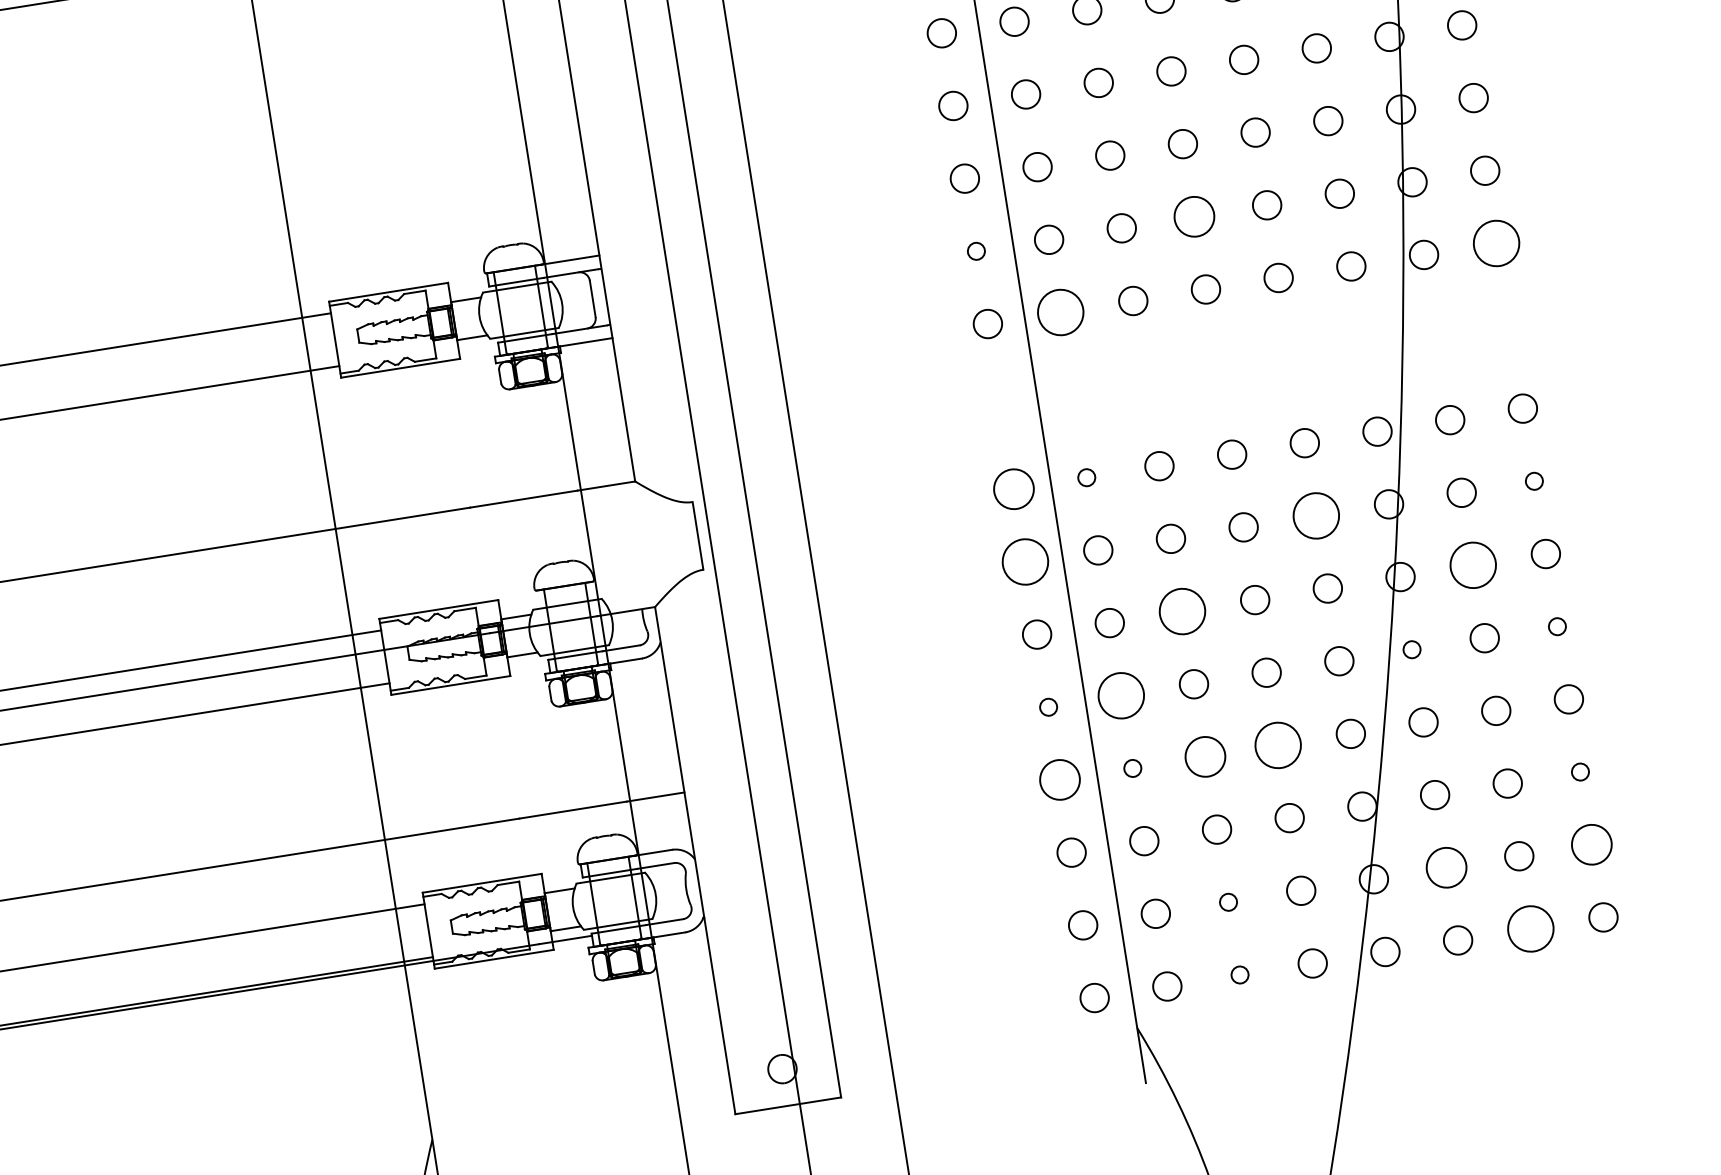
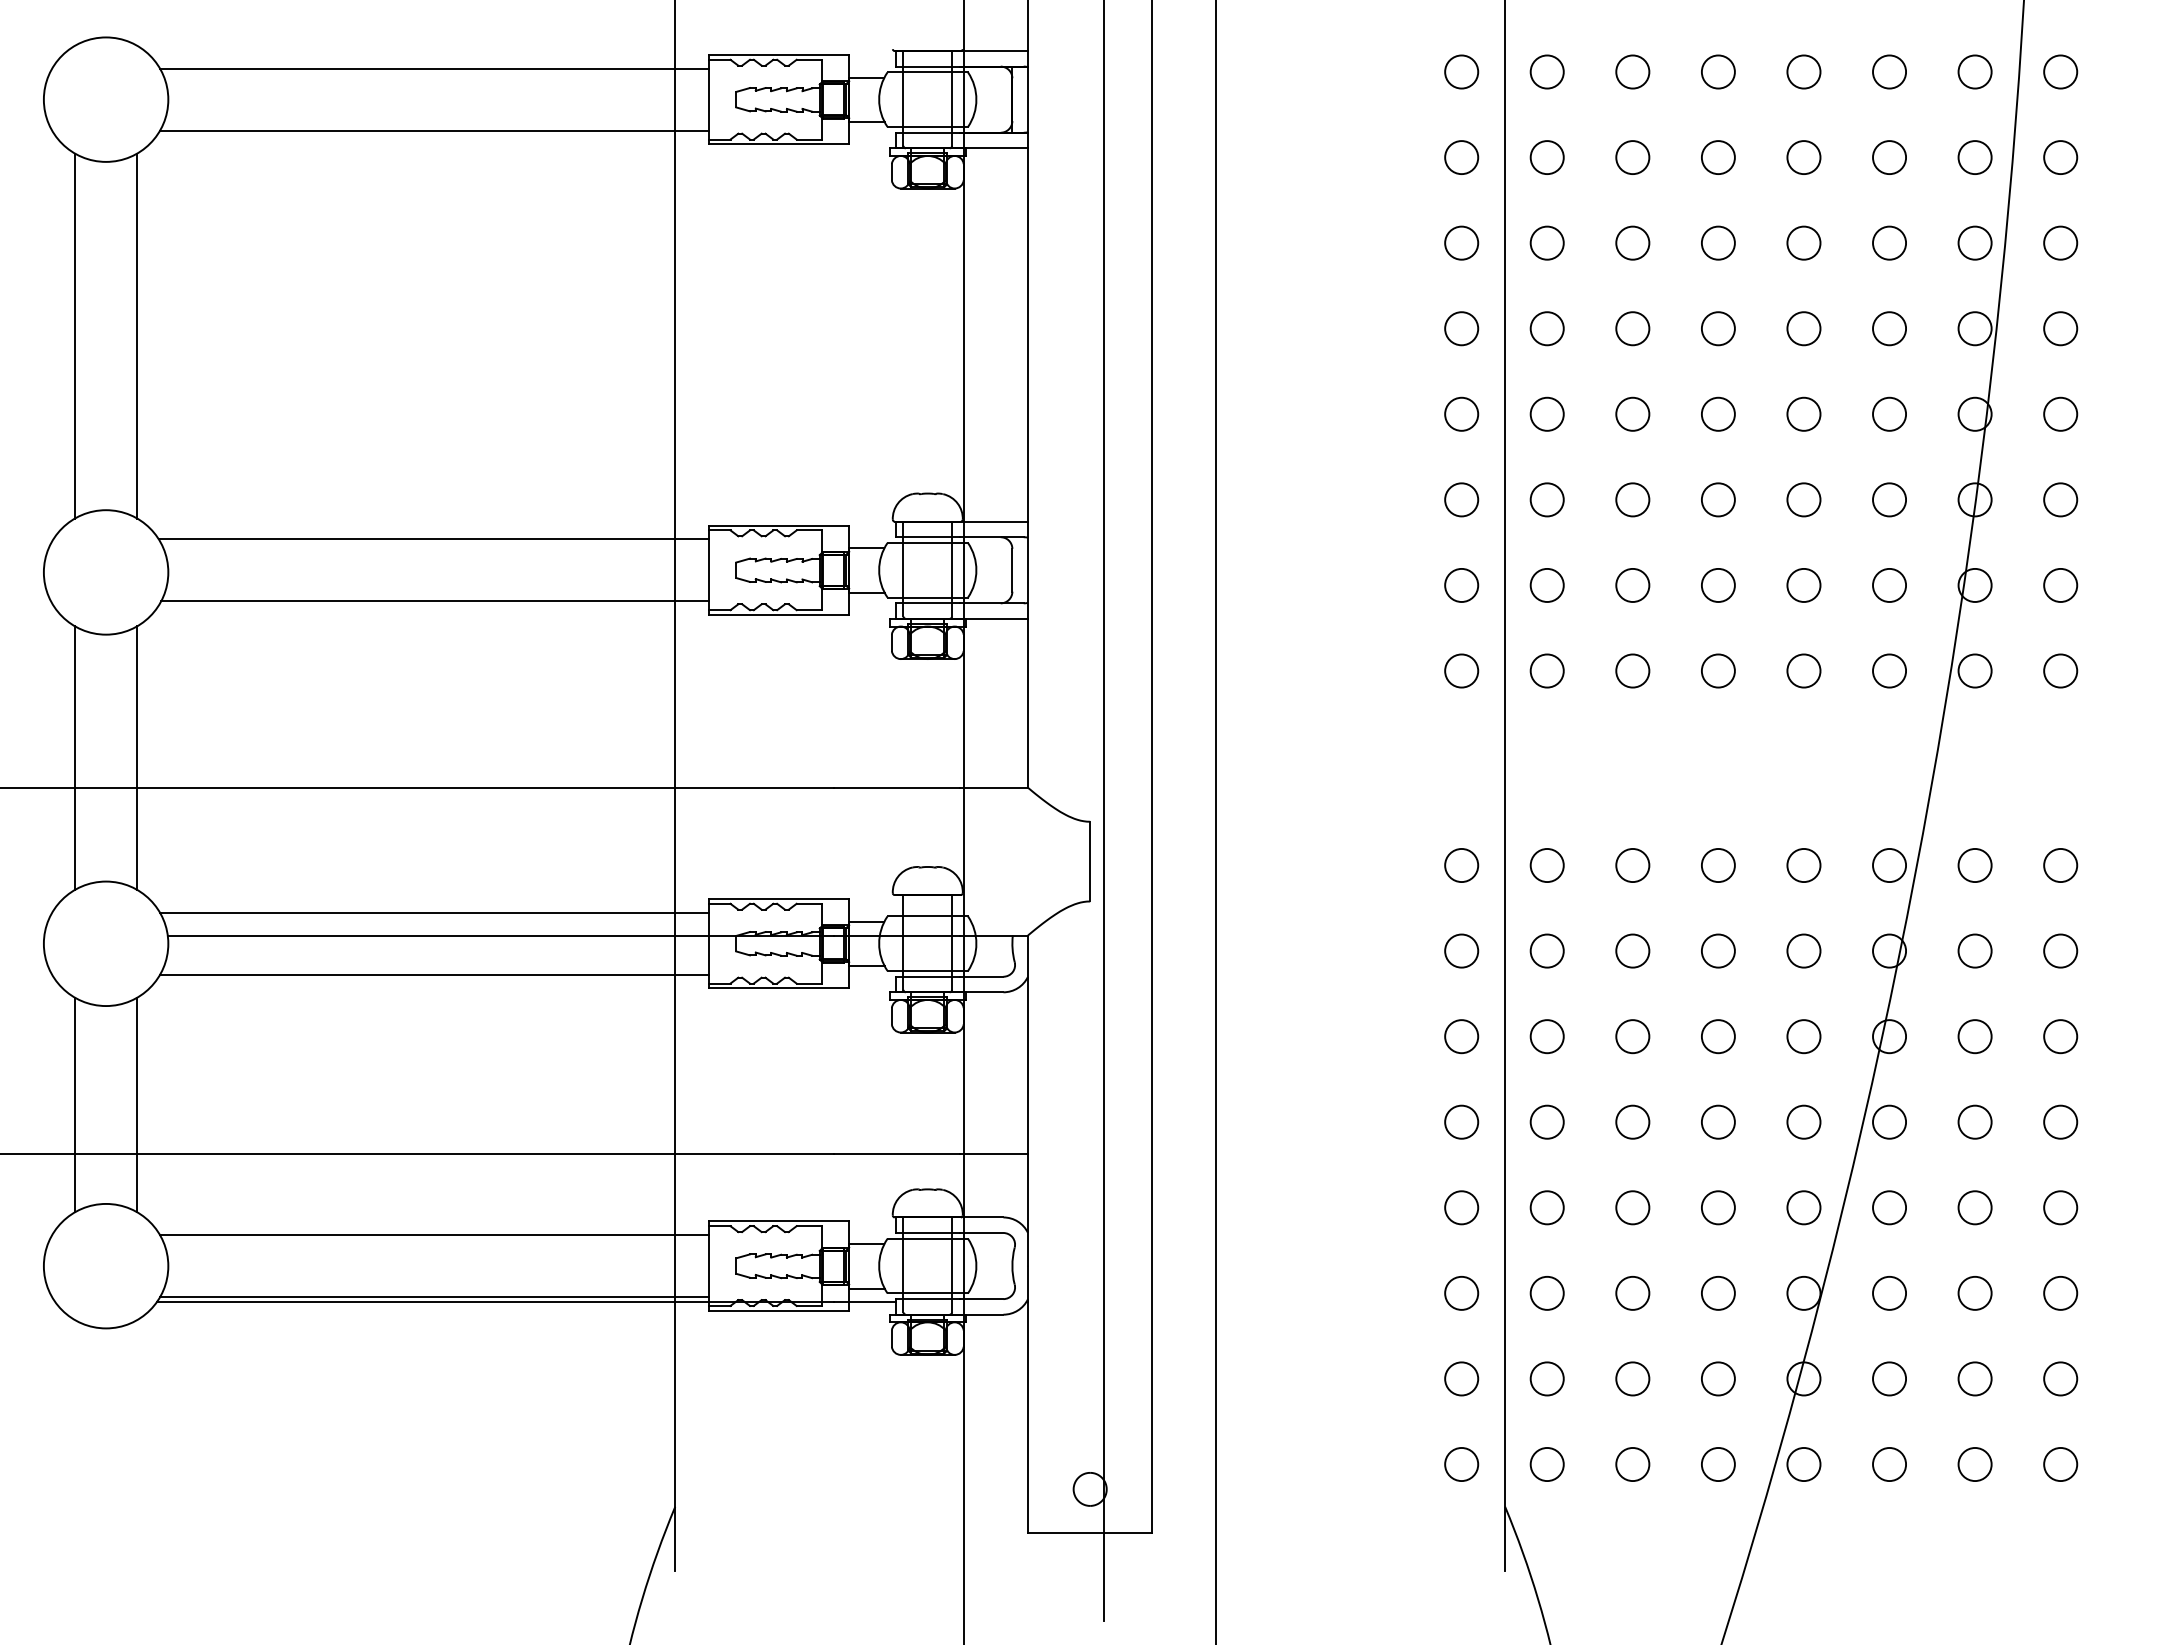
circle: (1194, 216) -> (1718, 585), size x0.71
circle: (1496, 243) -> (2060, 670), size x0.62
circle: (976, 250) -> (1461, 584), size x1.67
circle: (1059, 312) -> (1546, 670), size x0.62
circle: (1086, 477) -> (1546, 865), size x1.67
circle: (1534, 480) -> (2060, 950), size x1.67
circle: (1013, 489) -> (1461, 865), size x0.71
circle: (1315, 515) -> (1803, 950), size x0.62
circle: (1025, 561) -> (1461, 950), size x0.62
circle: (1472, 565) -> (1974, 1036), size x0.62
circle: (1182, 611) -> (1632, 1036), size x0.62
circle: (1557, 626) -> (2060, 1121), size x1.67
circle: (1411, 649) -> (1889, 1121), size x1.67
circle: (1120, 695) -> (1546, 1121), size x0.62
circle: (1048, 706) -> (1461, 1121), size x1.67
circle: (1277, 745) -> (1717, 1207), size x0.62
circle: (1205, 756) -> (1632, 1207), size x0.71
circle: (1132, 768) -> (1546, 1207), size x1.67
circle: (1580, 771) -> (2060, 1292), size x1.67
circle: (1059, 779) -> (1461, 1207), size x0.71
circle: (1591, 844) -> (2060, 1378), size x0.71
circle: (1446, 867) -> (1889, 1378), size x0.71
circle: (1228, 901) -> (1632, 1378), size x1.67
circle: (1530, 929) -> (1974, 1464), size x0.62
circle: (1239, 975) -> (1632, 1464), size x1.67

